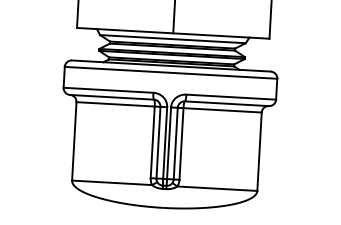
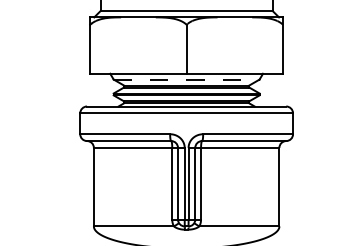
line: (172, 39) -> (186, 79), solid -> dashed

